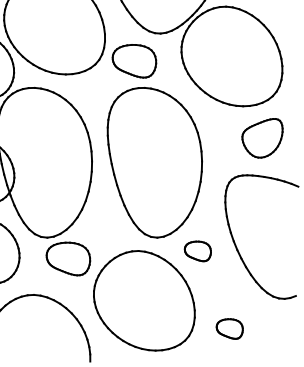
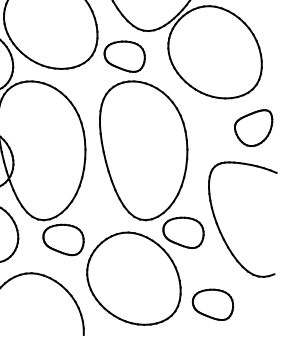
part: (262, 138) -> (253, 128), moved
part: (197, 251) -> (183, 233), size x1.67
part: (229, 328) -> (212, 304), size x1.67

